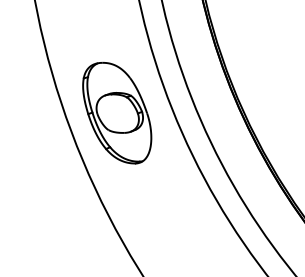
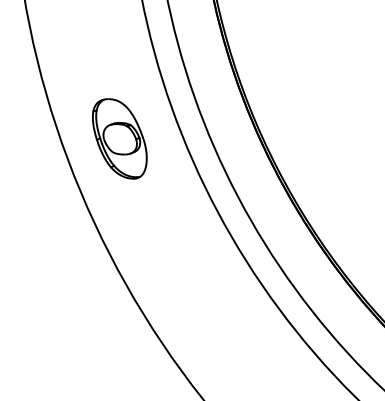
part: (117, 112) -> (119, 138), size x0.7

